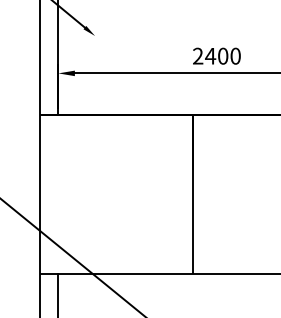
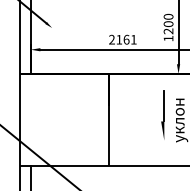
text: (223, 55) -> (126, 39), 2400 -> 2161

